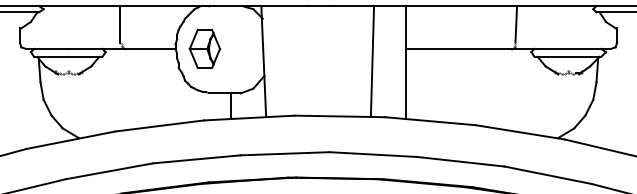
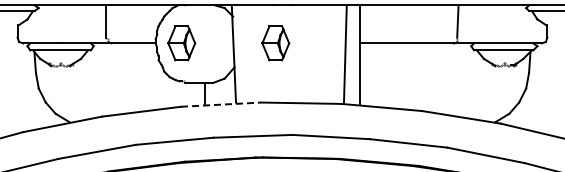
part: (310, 49) -> (275, 43), added
line: (371, 60) -> (344, 53), moved
line: (249, 117) -> (221, 104), solid -> dashed

